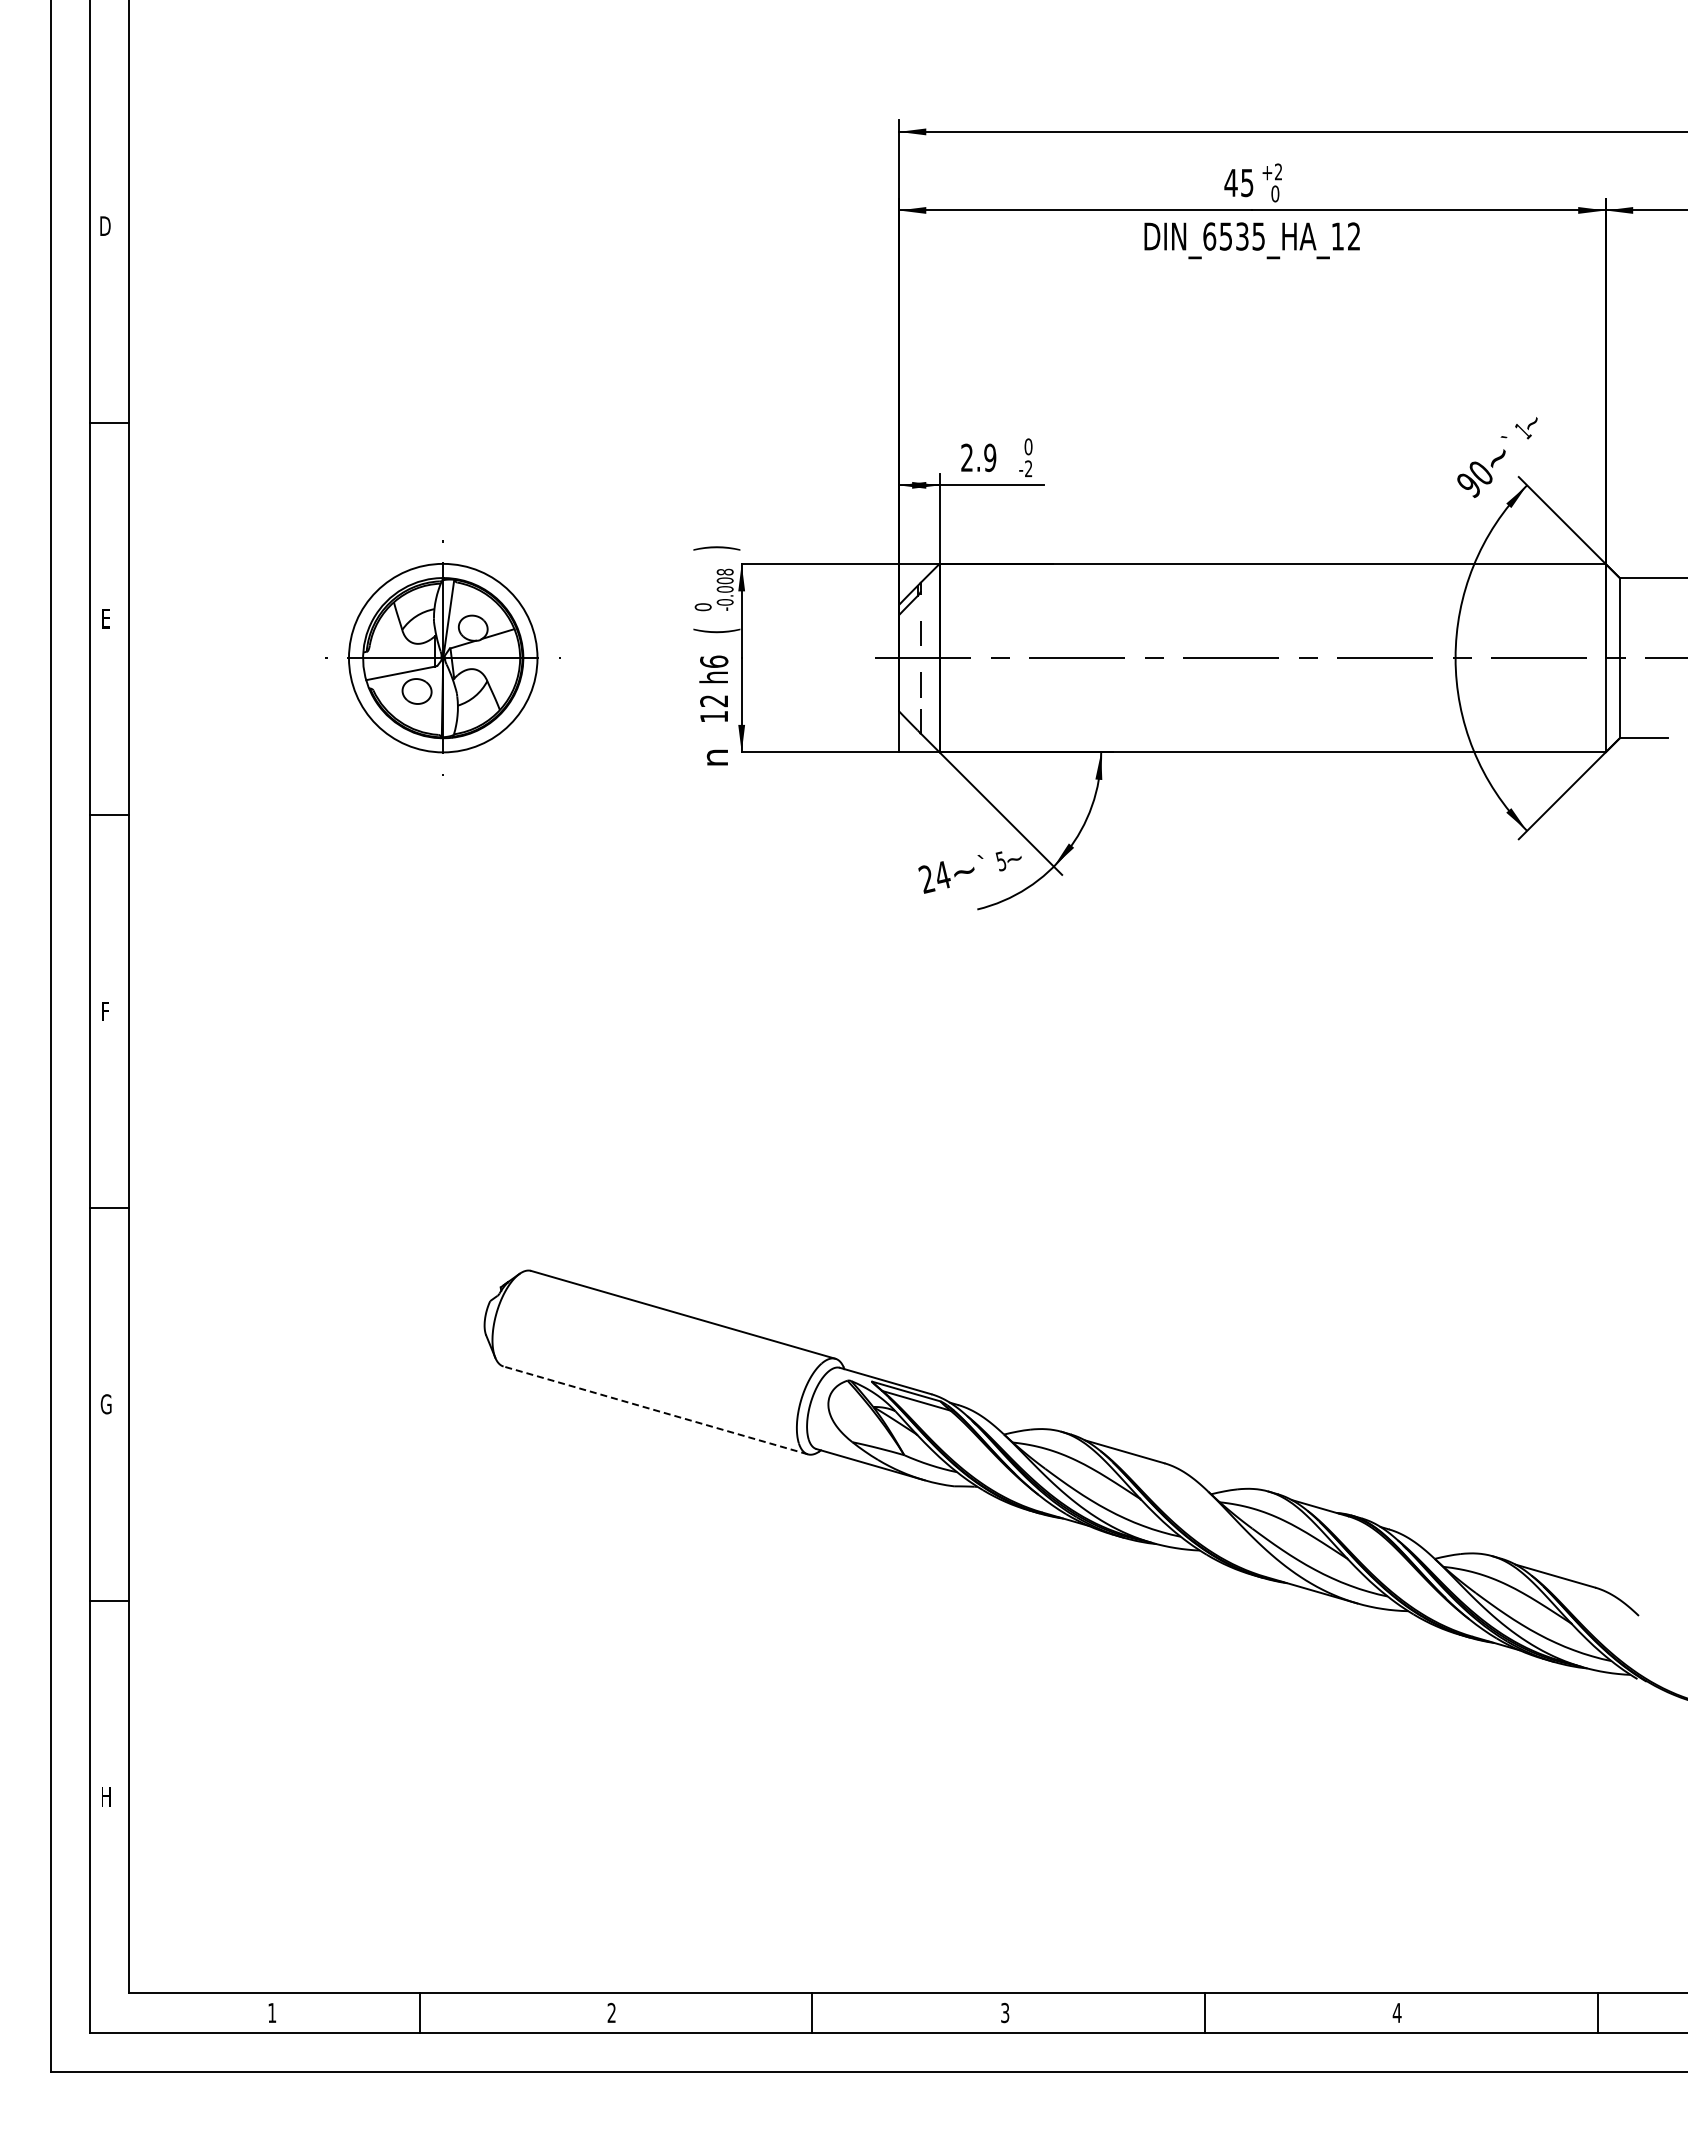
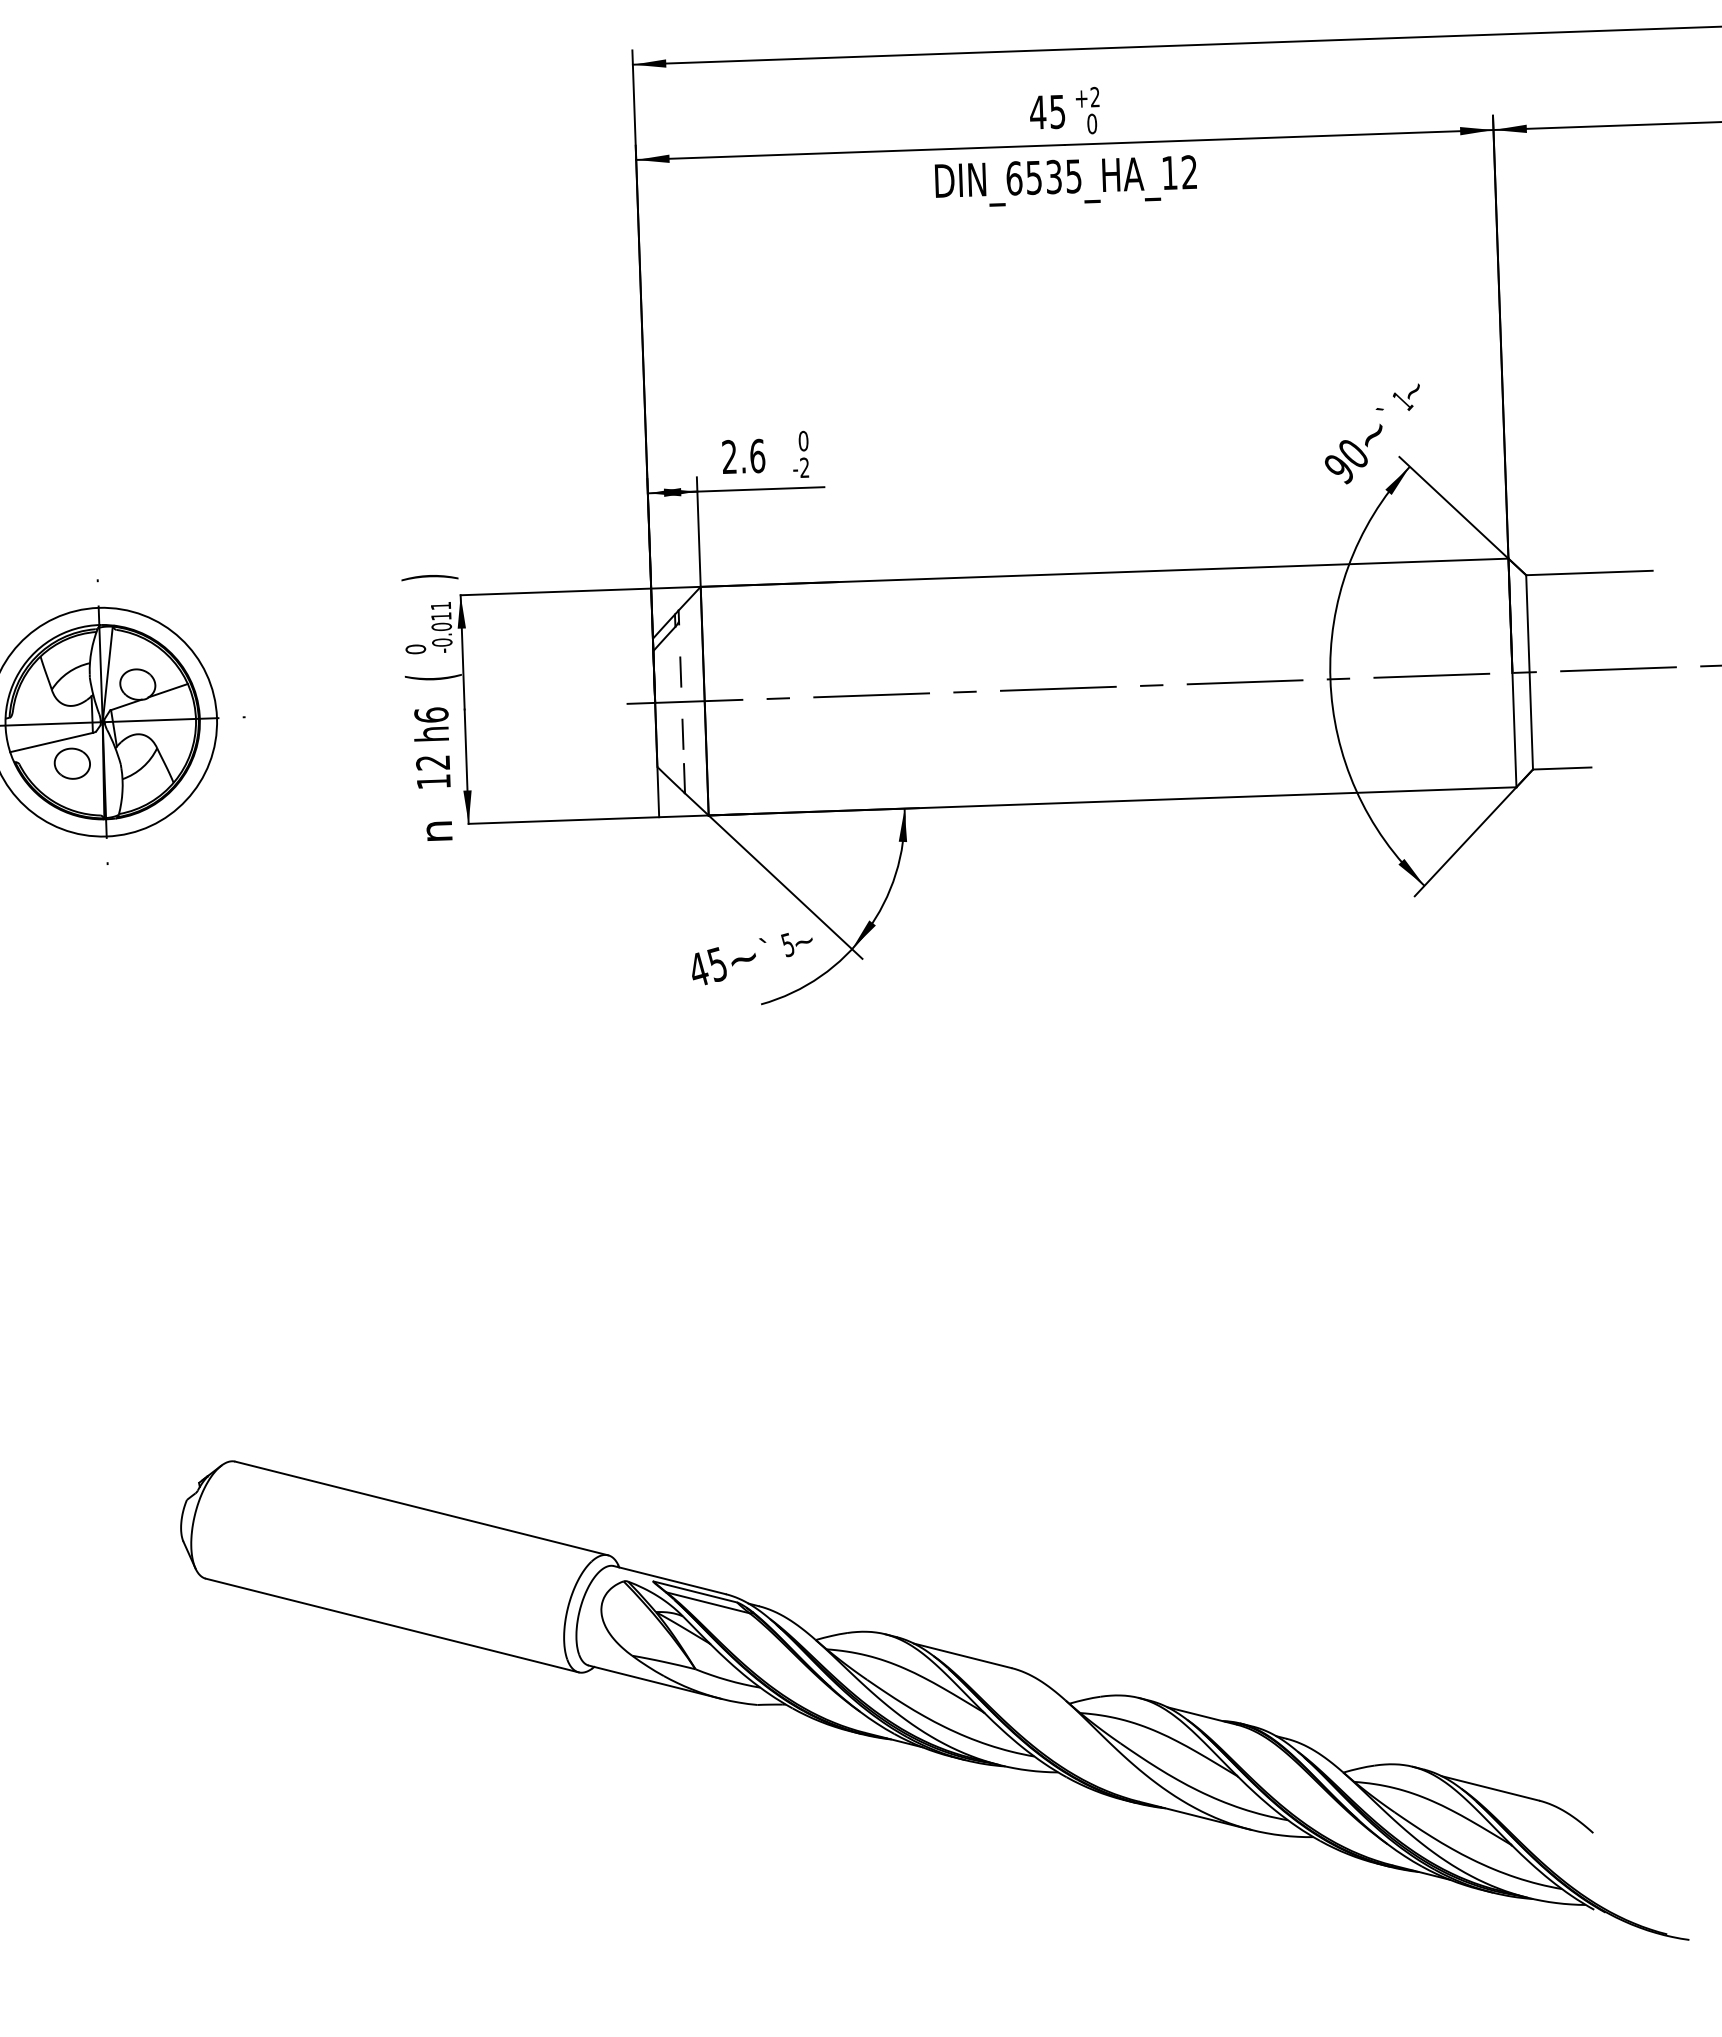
text: (990, 457) -> (757, 455), 2.9 -> 2.6
text: (724, 576) -> (440, 611), -0.008 -> -0.011
text: (934, 877) -> (707, 967), 24 -> 45
line: (655, 1410) -> (391, 1625), dashed -> solid

